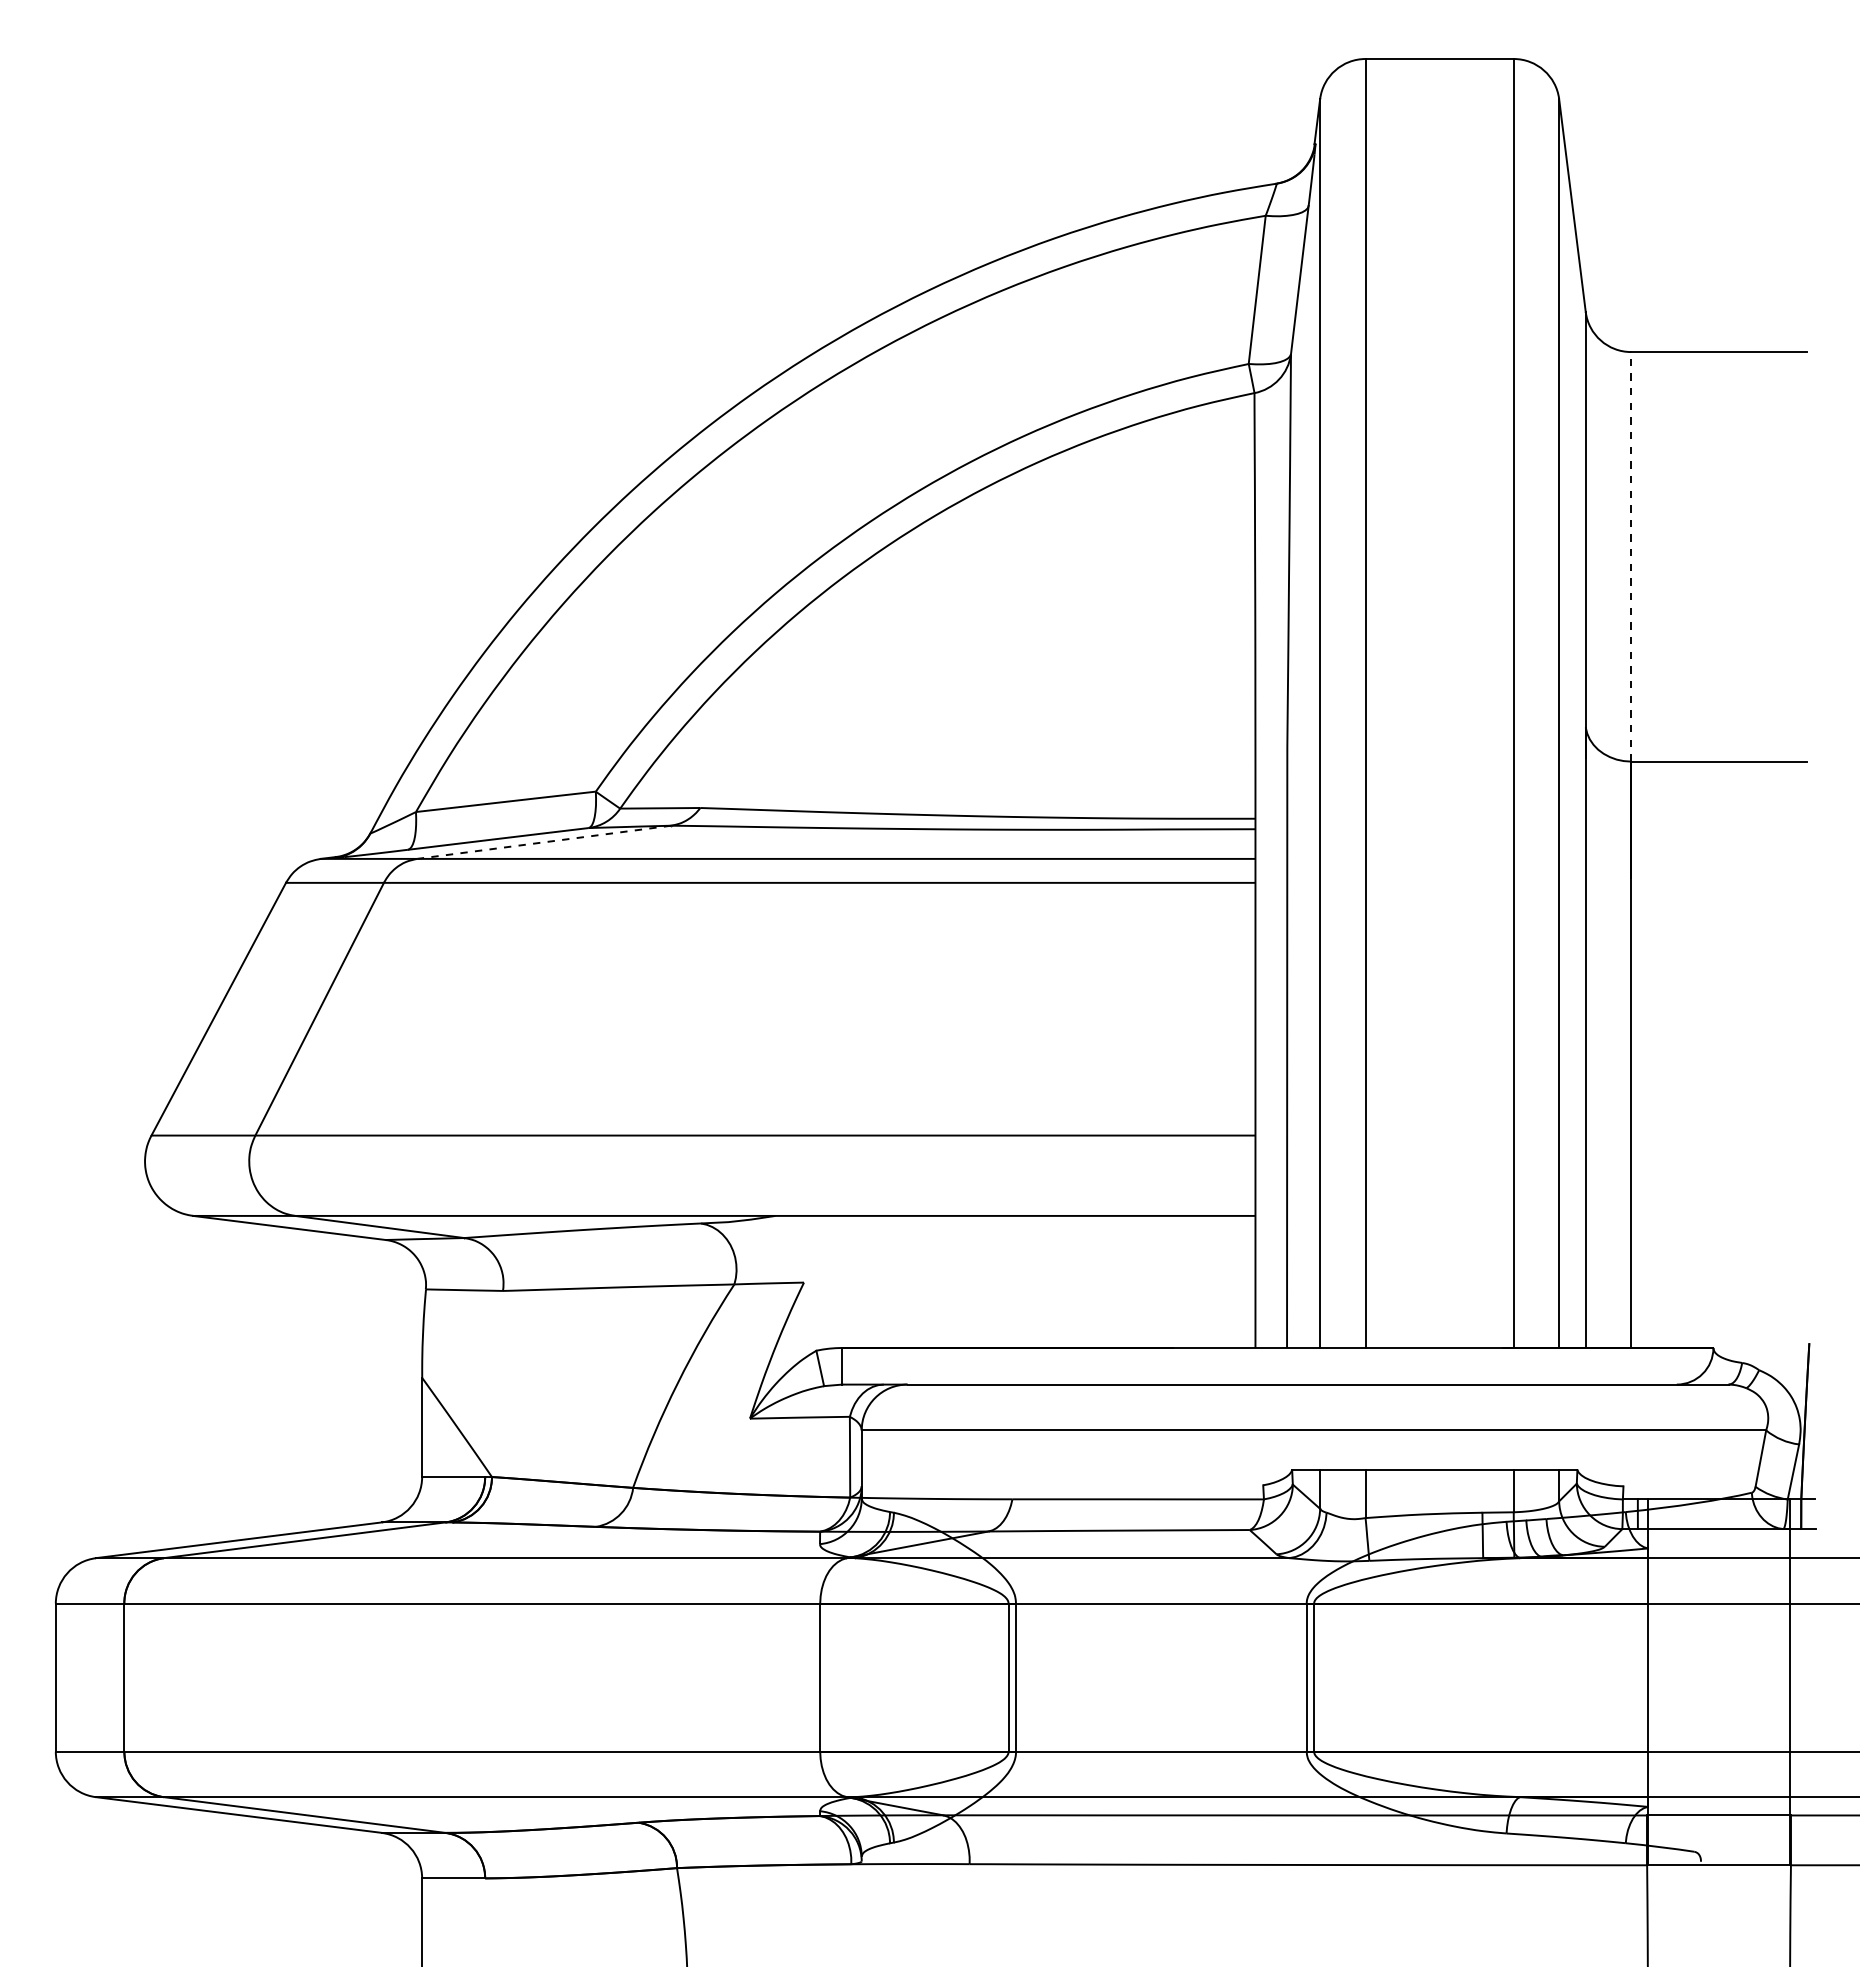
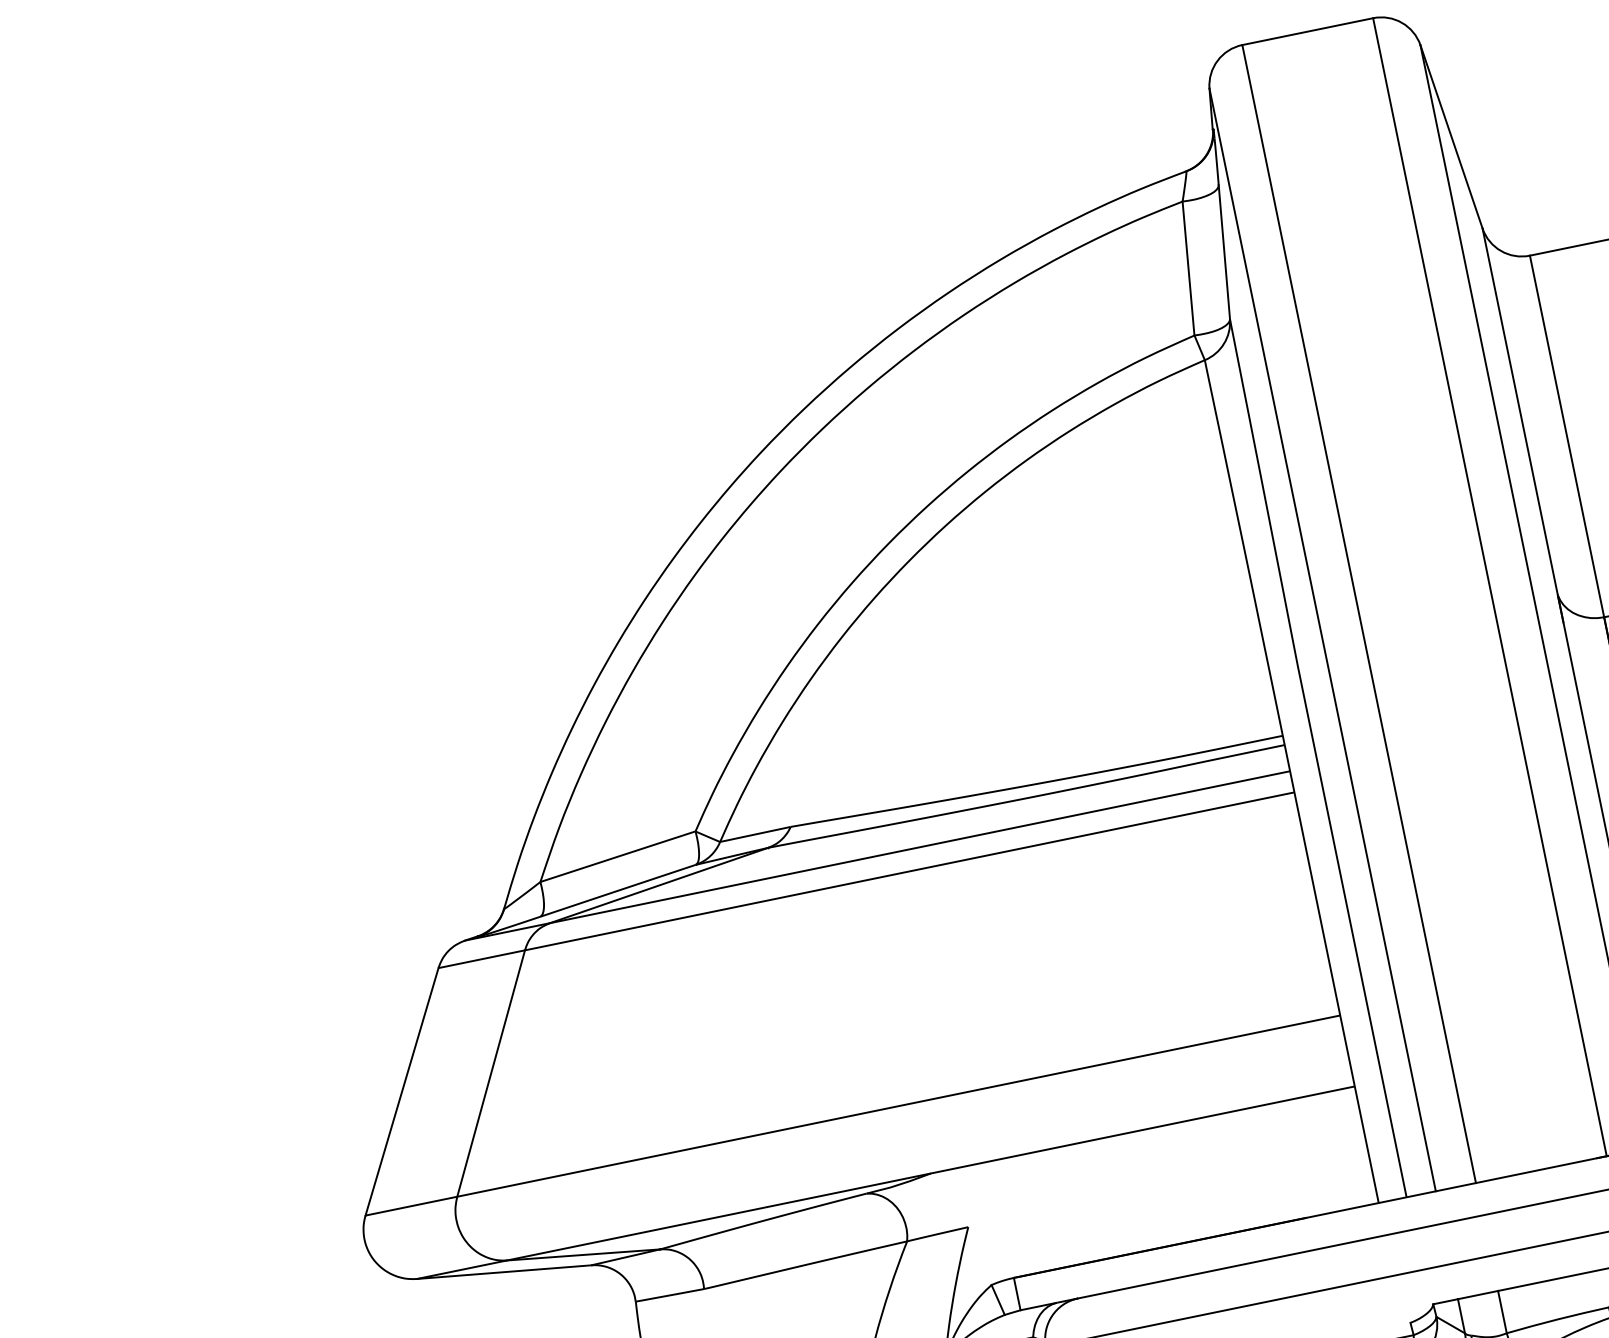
line: (1631, 556) -> (1567, 436), dashed -> solid
line: (543, 842) -> (658, 885), dashed -> solid

